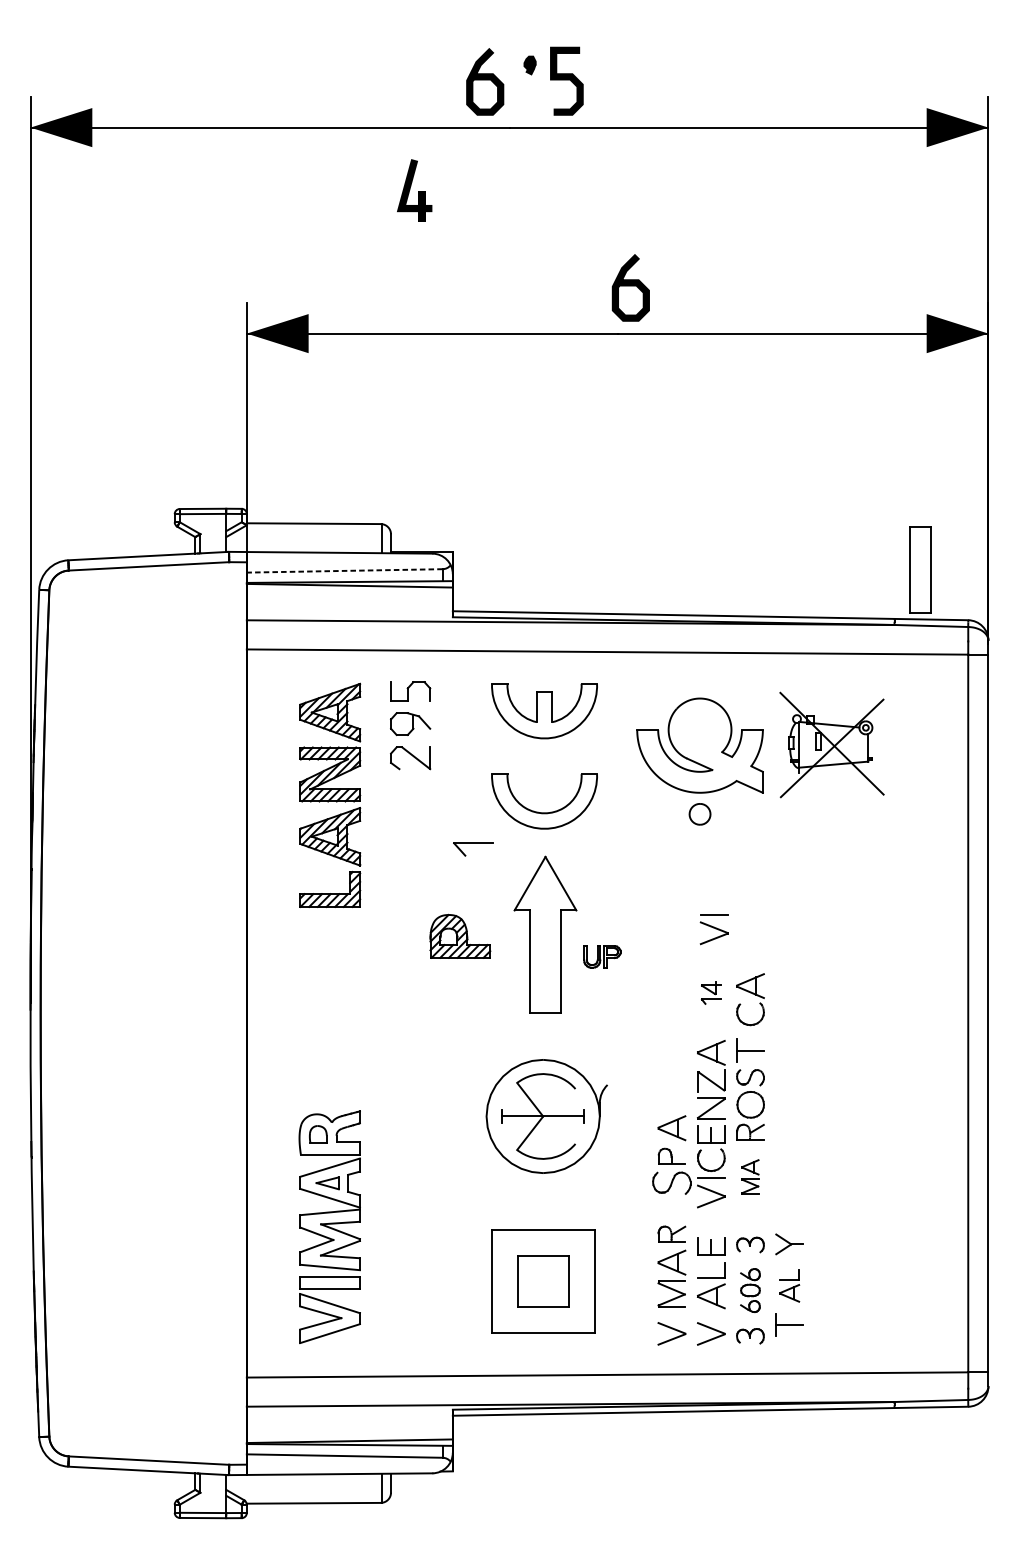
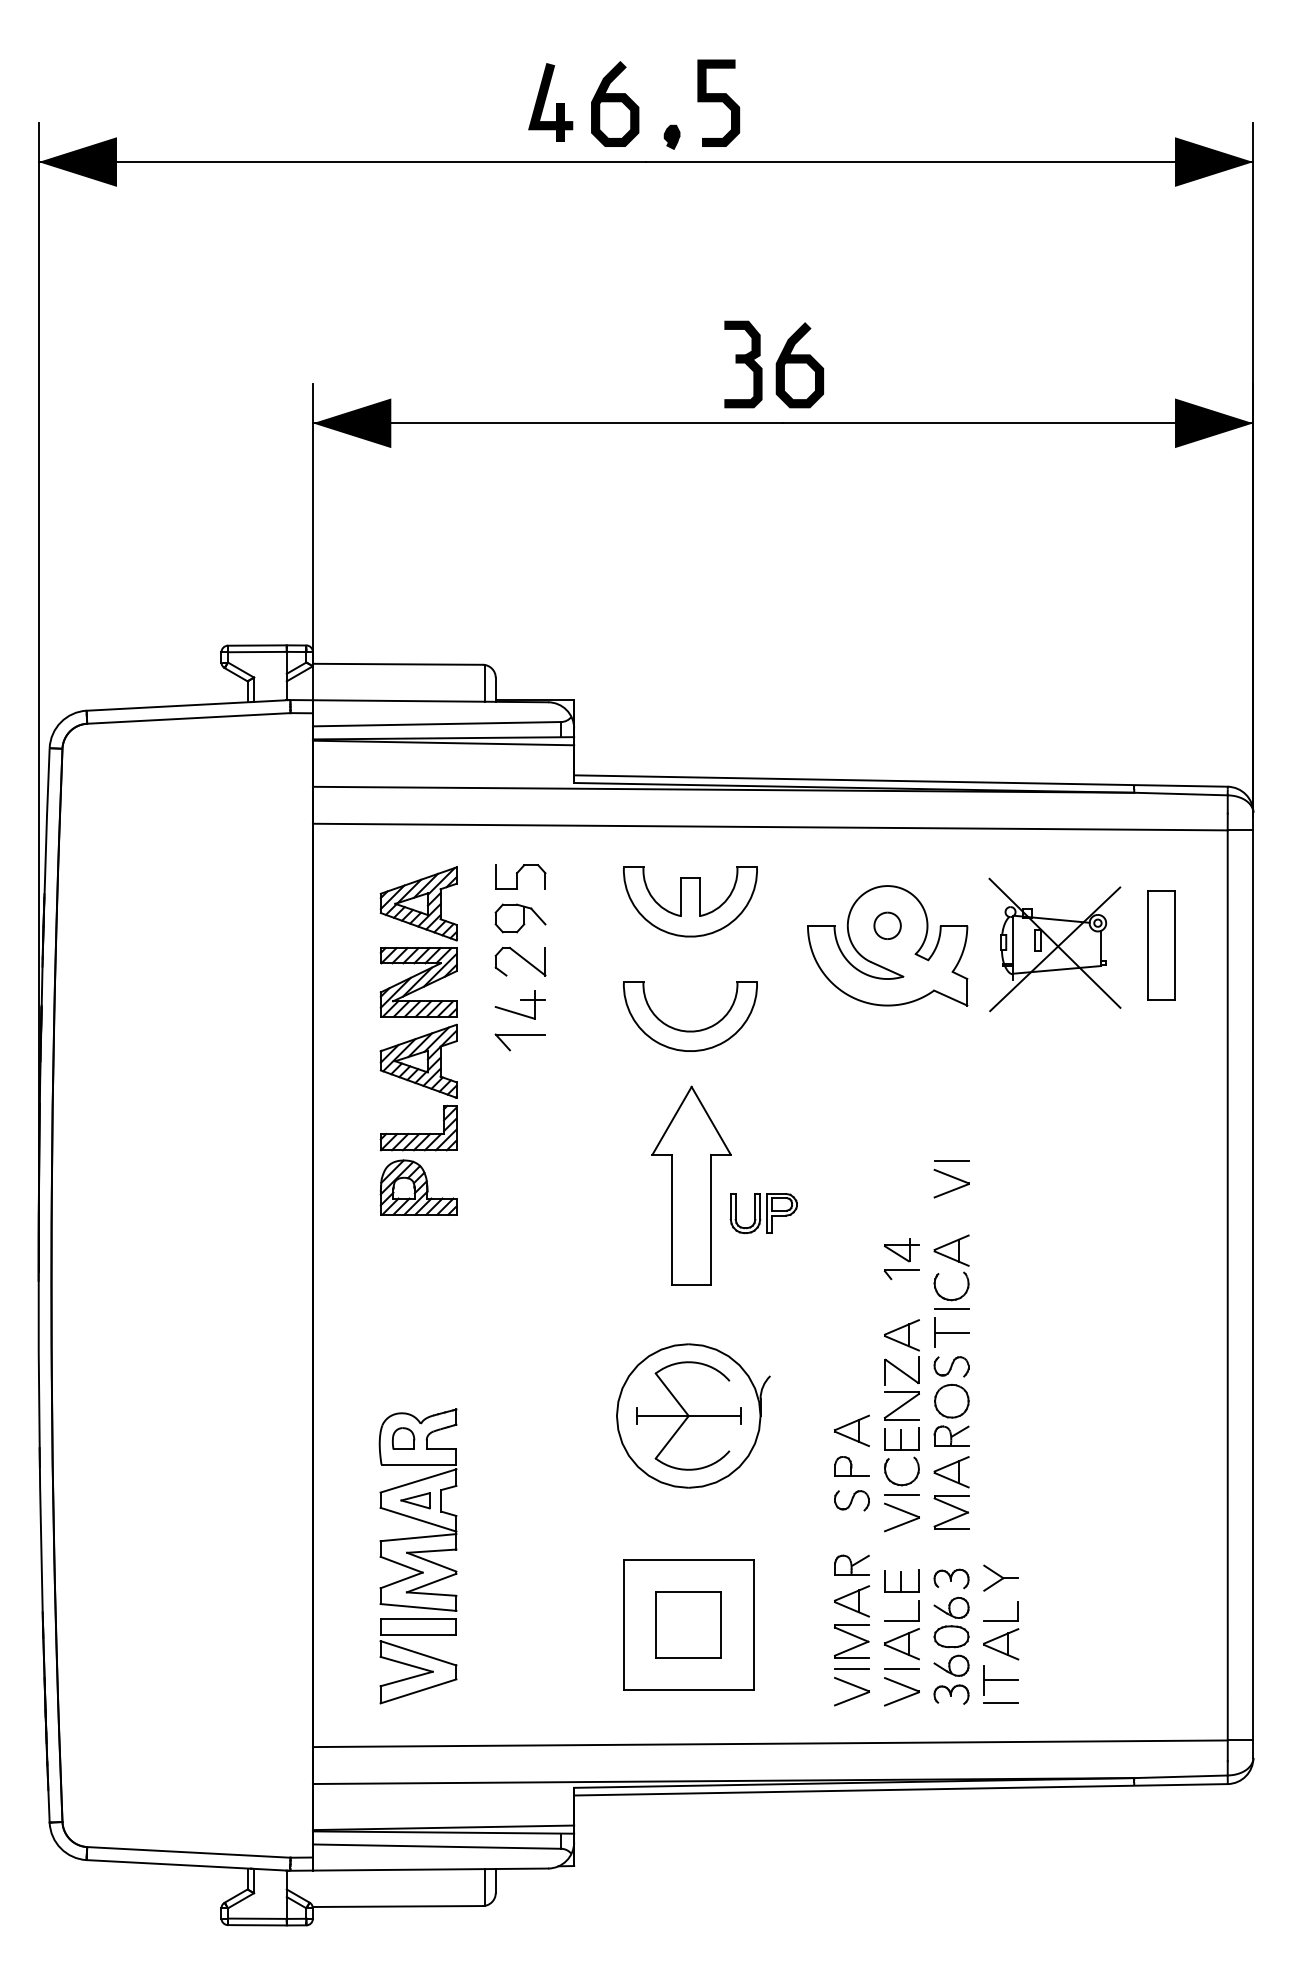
part: (529, 64) -> (671, 136), moved
part: (414, 190) -> (550, 102), moved
part: (586, 287) -> (743, 364), added
part: (920, 569) -> (1161, 945), moved
line: (344, 571) -> (436, 724), dashed -> solid
part: (409, 791) -> (519, 1004), added
part: (699, 814) -> (887, 925), moved
part: (472, 844) -> (519, 1035), moved
part: (714, 929) -> (951, 1179), moved
part: (460, 936) -> (418, 1187), moved
part: (602, 956) -> (763, 1213), size x1.43
part: (710, 993) -> (901, 1259), size x1.43
line: (750, 1032) -> (951, 1309), added
part: (750, 1176) -> (951, 1492), size x1.67
part: (671, 1183) -> (851, 1500), size x0.71
part: (789, 1285) -> (1001, 1630), size x1.43
part: (750, 1290) -> (951, 1636), size x1.43
line: (671, 1315) -> (851, 1668), added
line: (710, 1315) -> (901, 1668), added
line: (789, 1343) -> (1001, 1703), added

